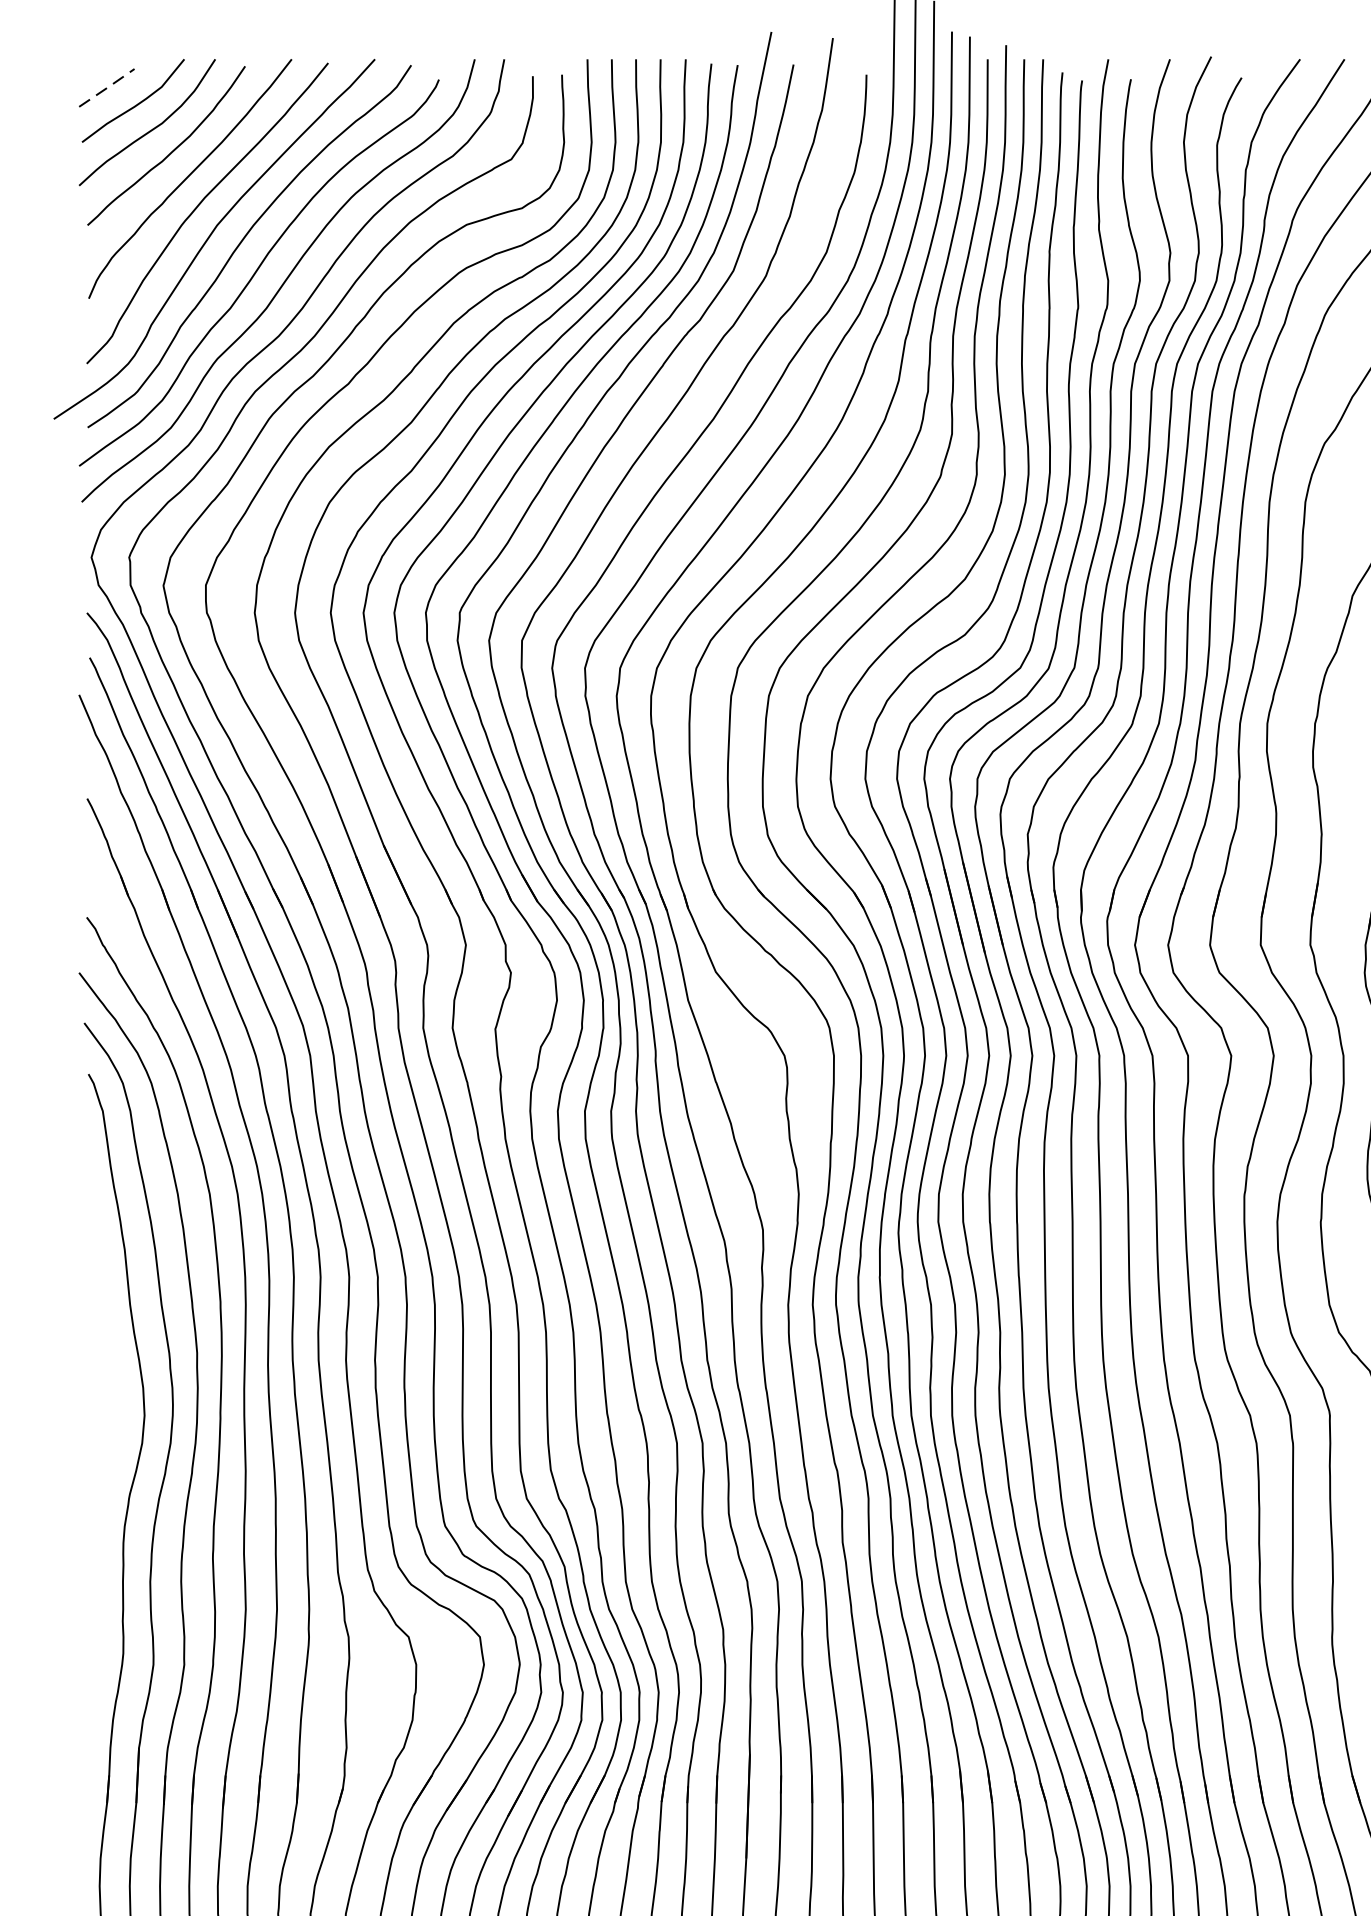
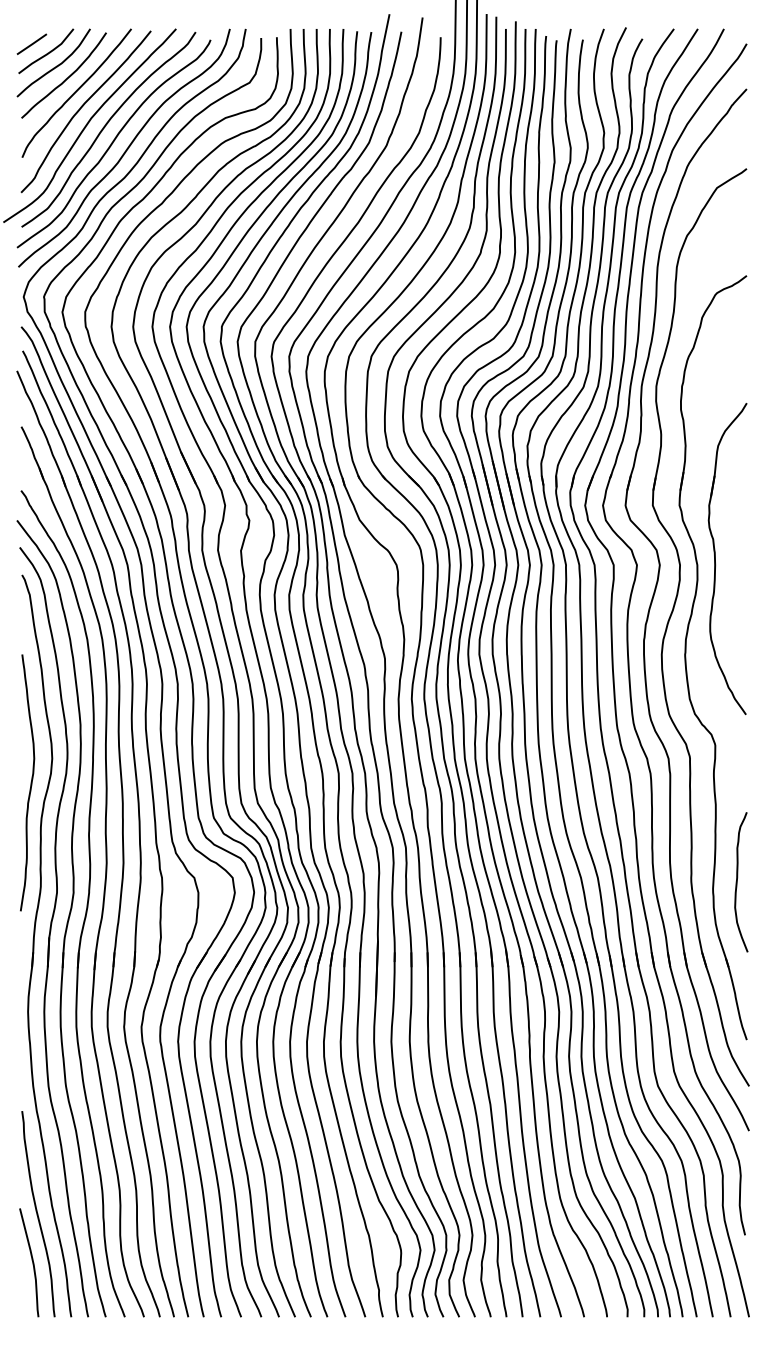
line: (107, 88) -> (32, 44), dashed -> solid
curve: (104, 1459) -> (30, 782), added

